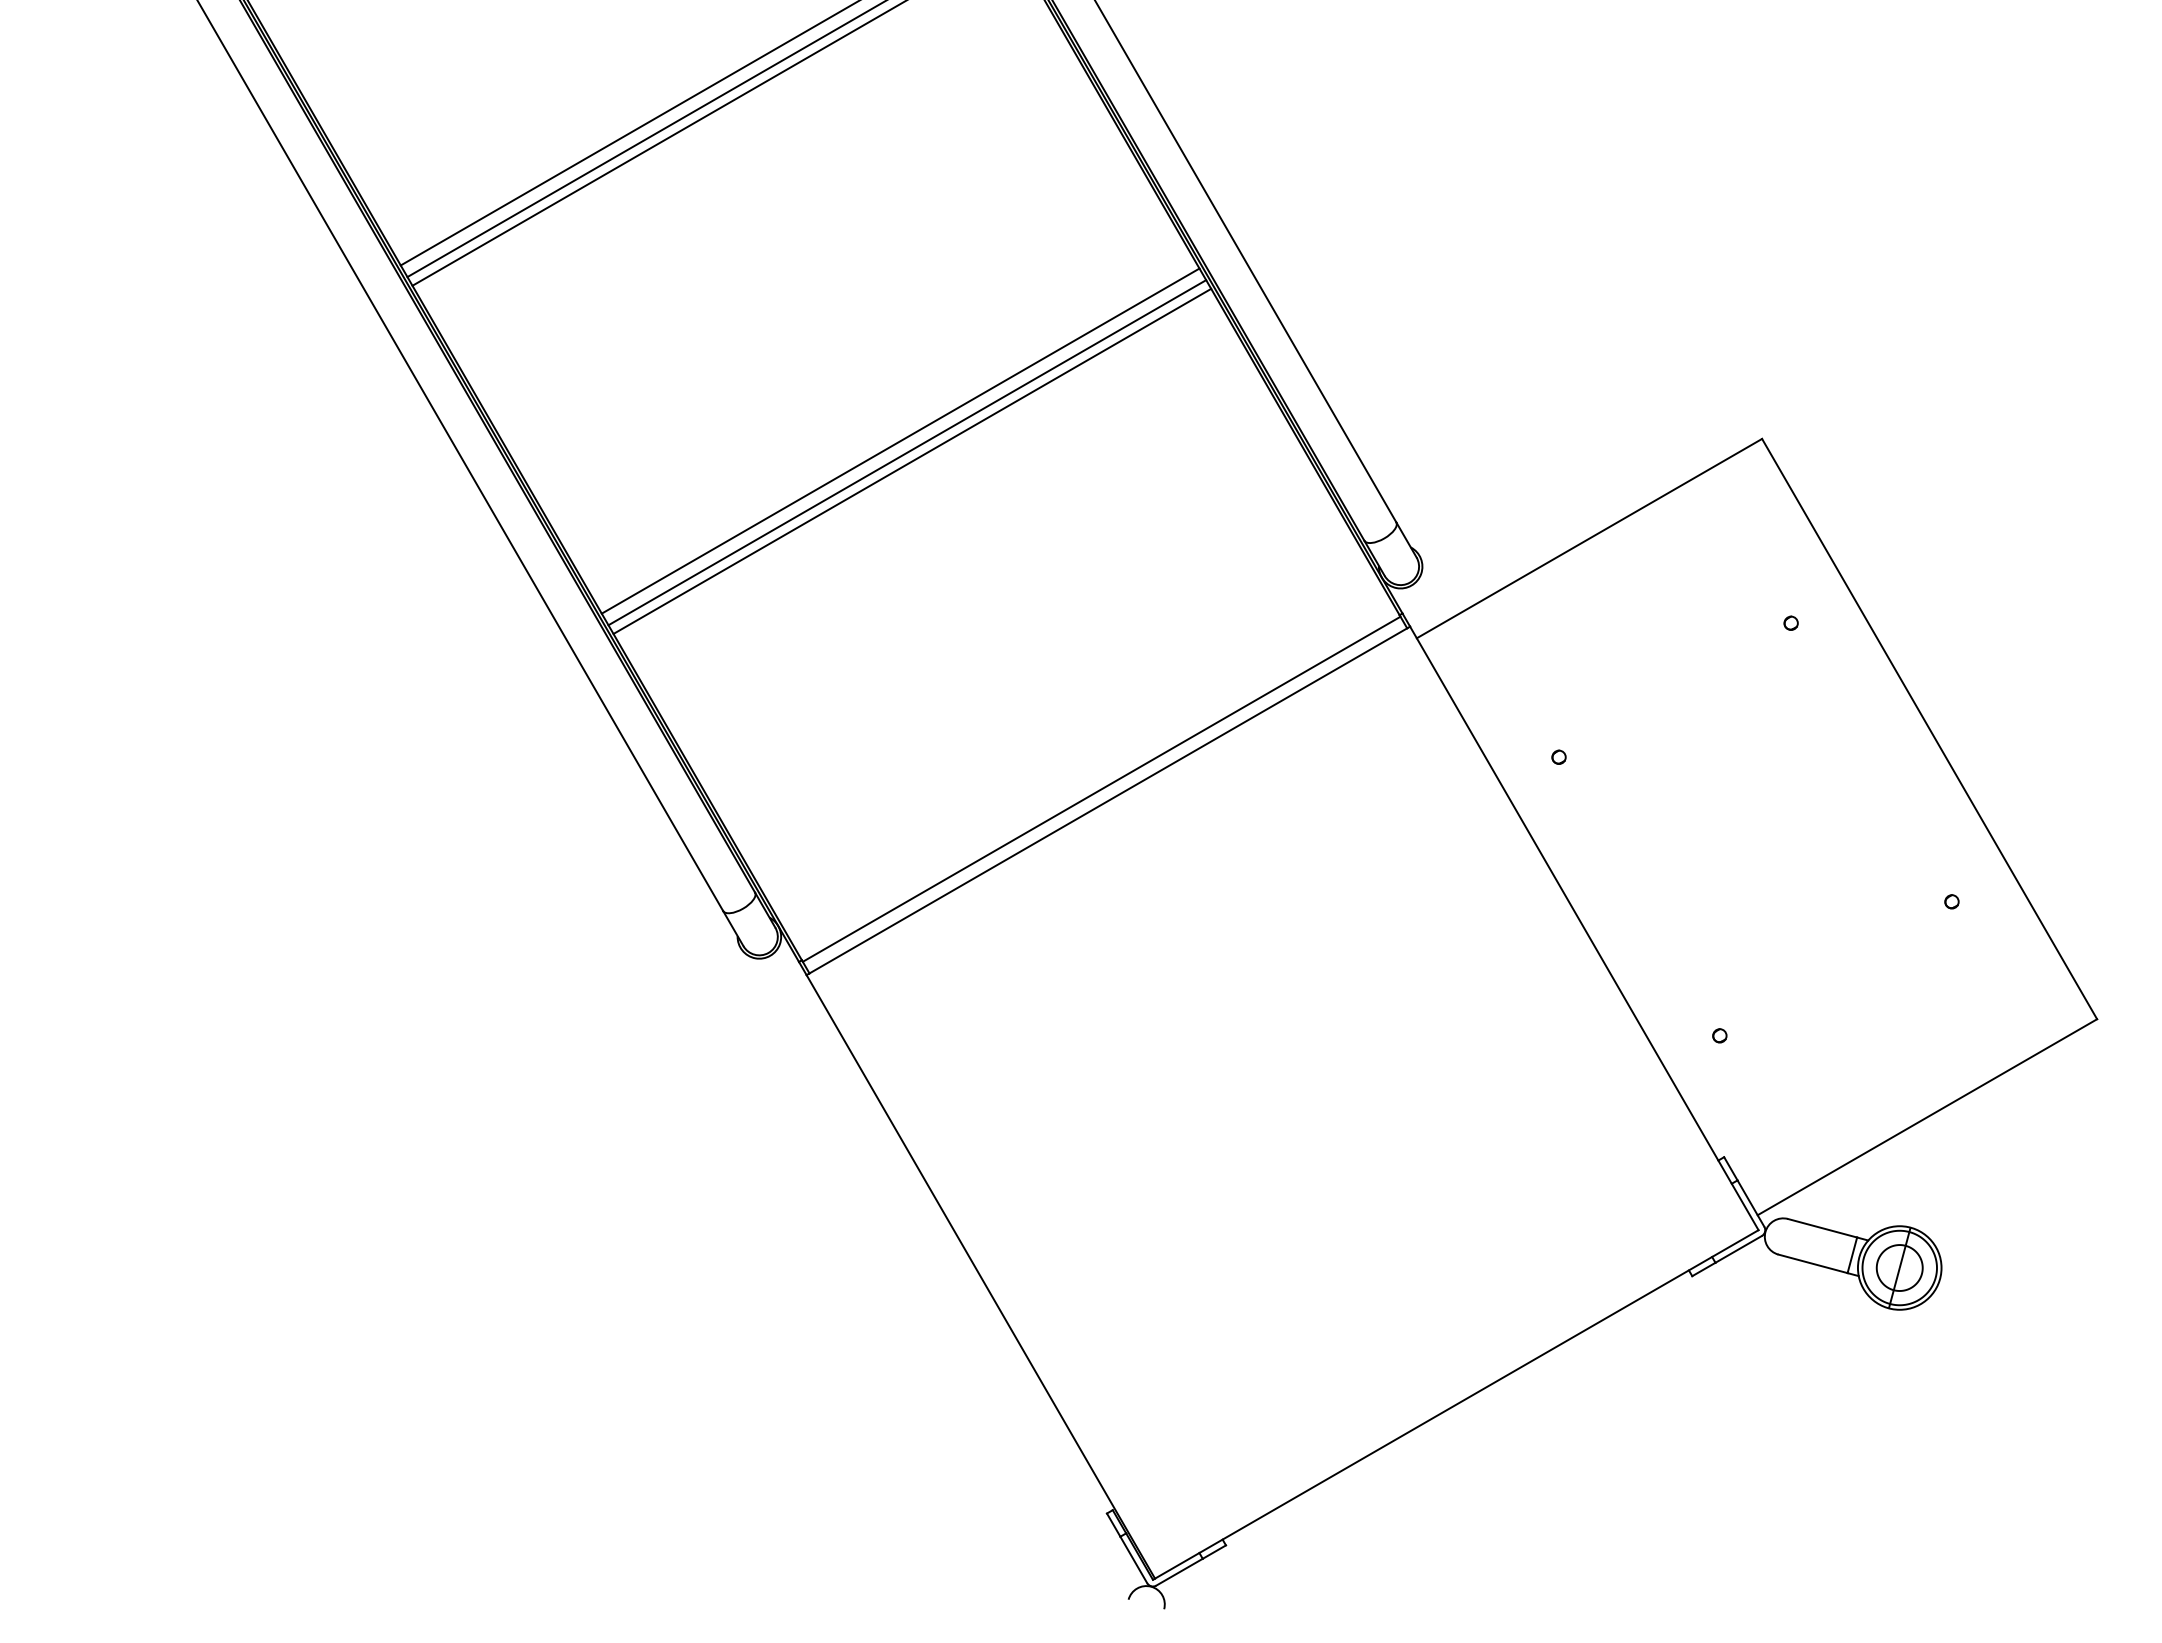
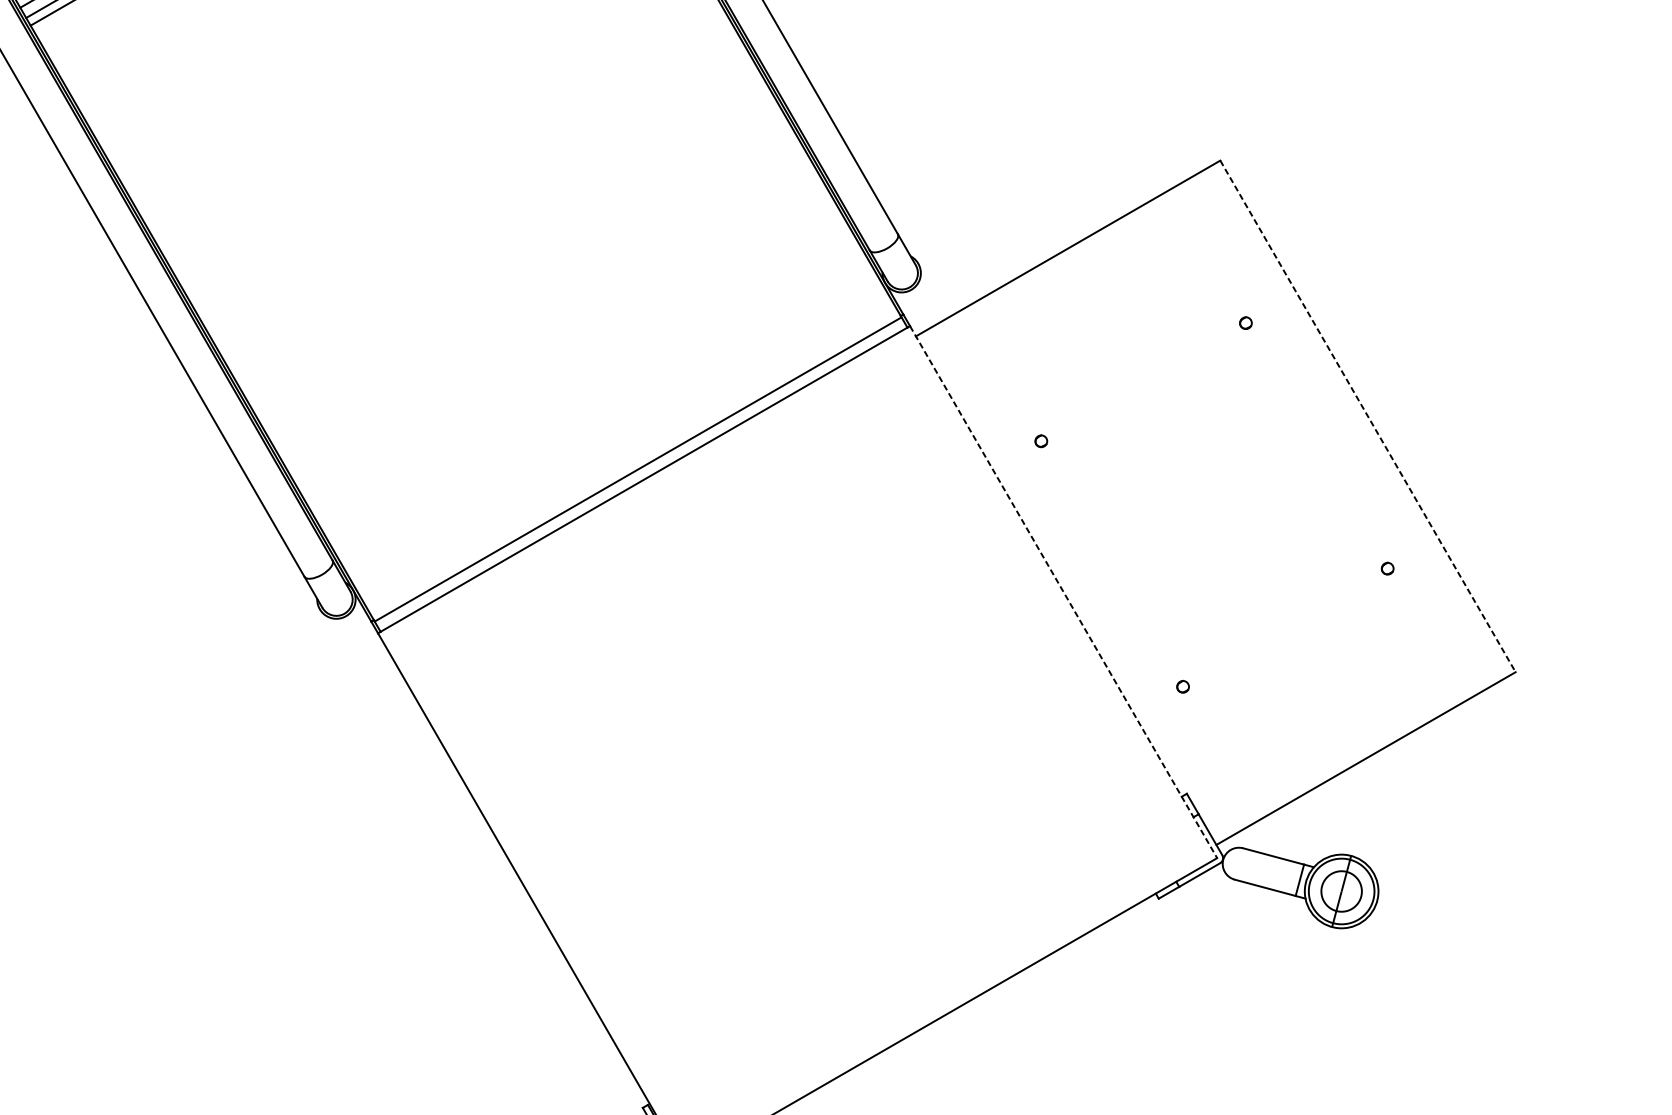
line: (900, 440) -> (460, 162), removed
line: (907, 452) -> (466, 172), removed
line: (912, 460) -> (471, 179), removed
line: (1929, 729) -> (1367, 416), solid -> dashed
line: (1584, 928) -> (1063, 592), solid -> dashed

